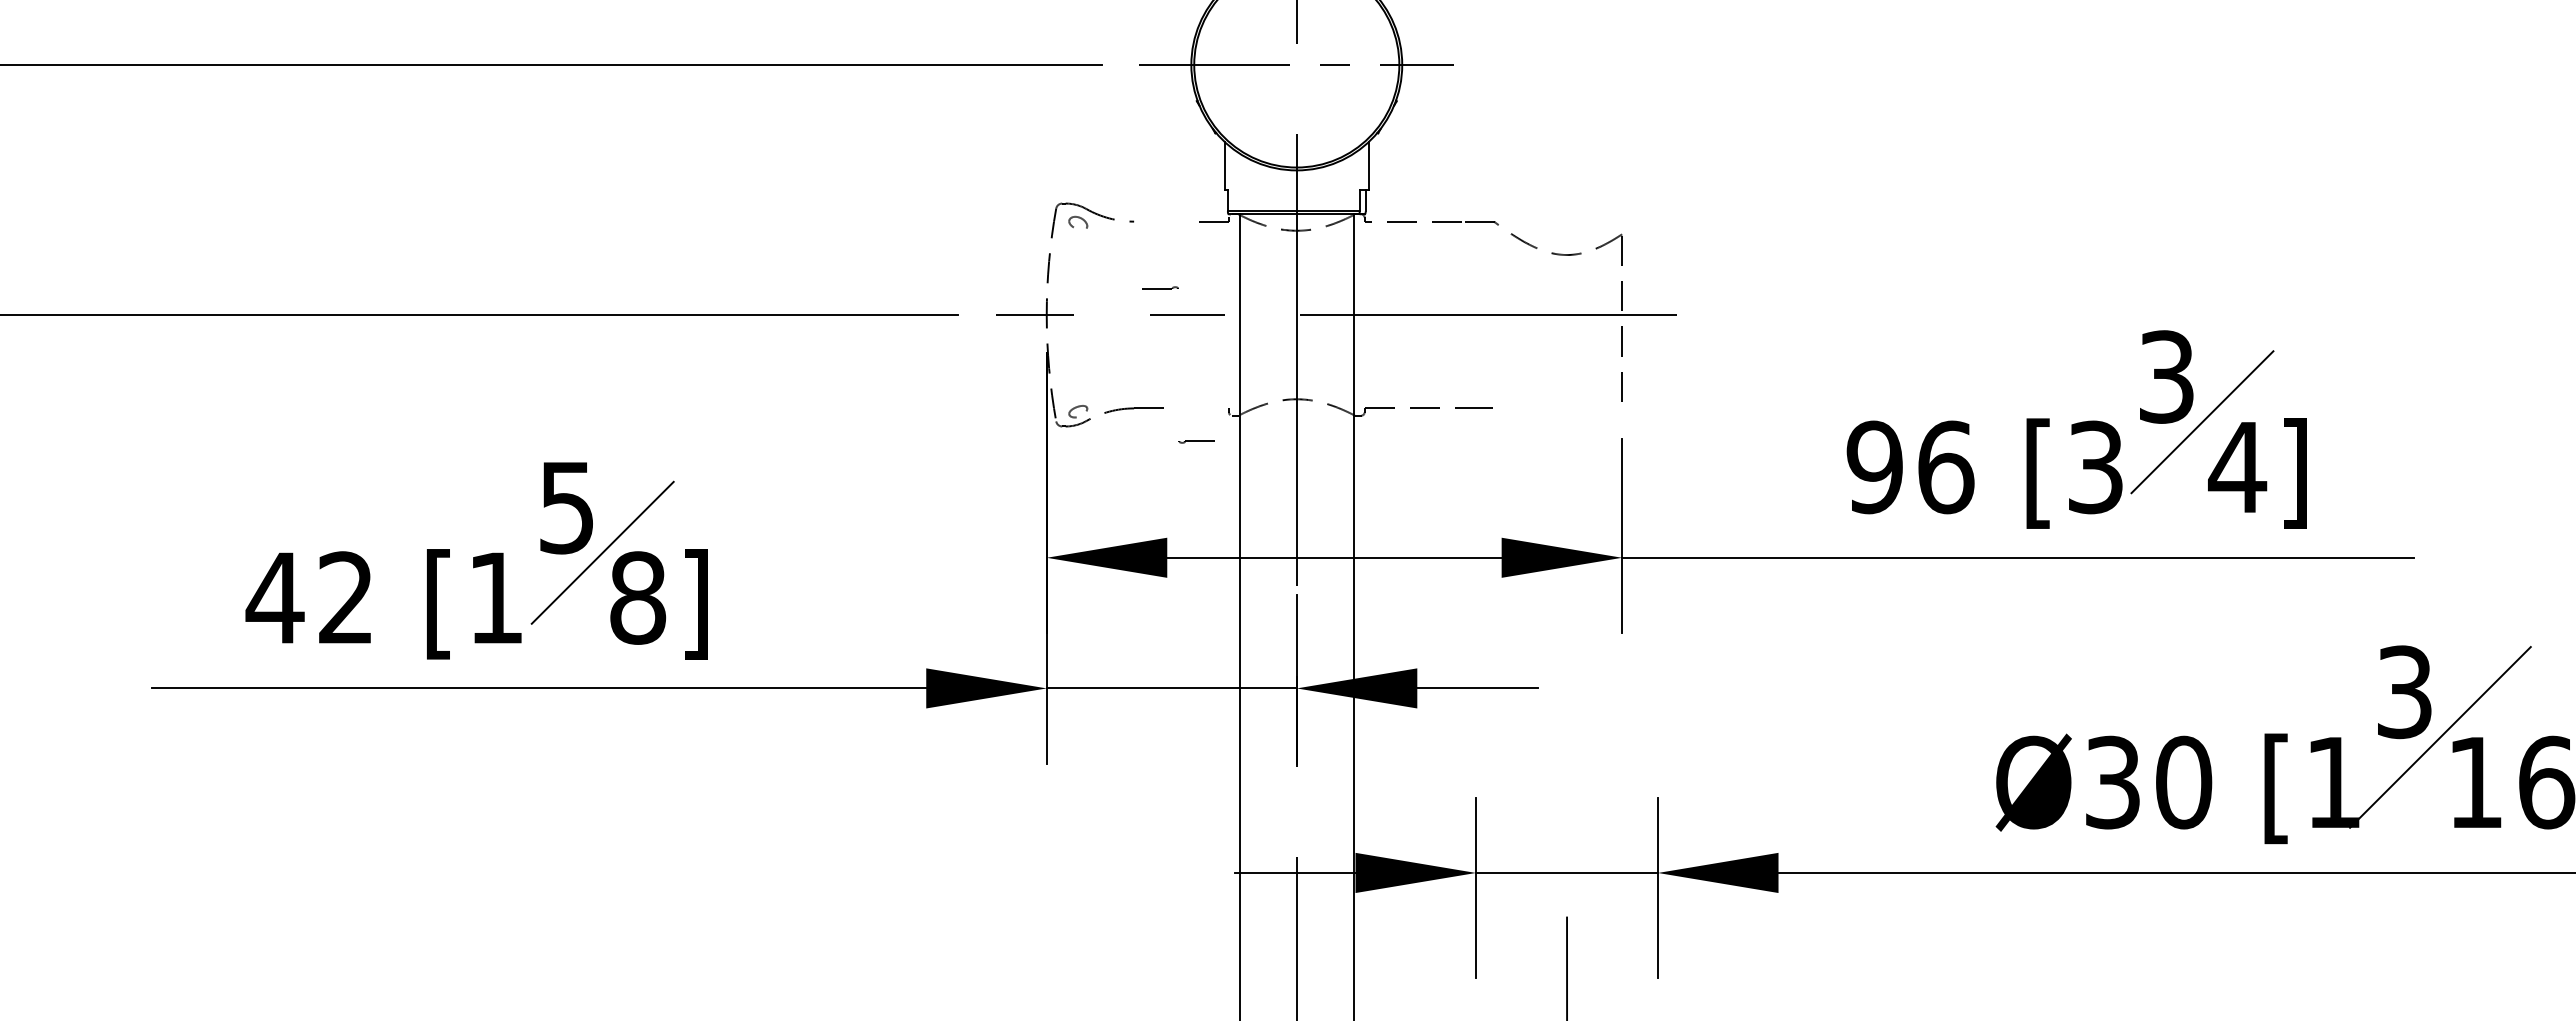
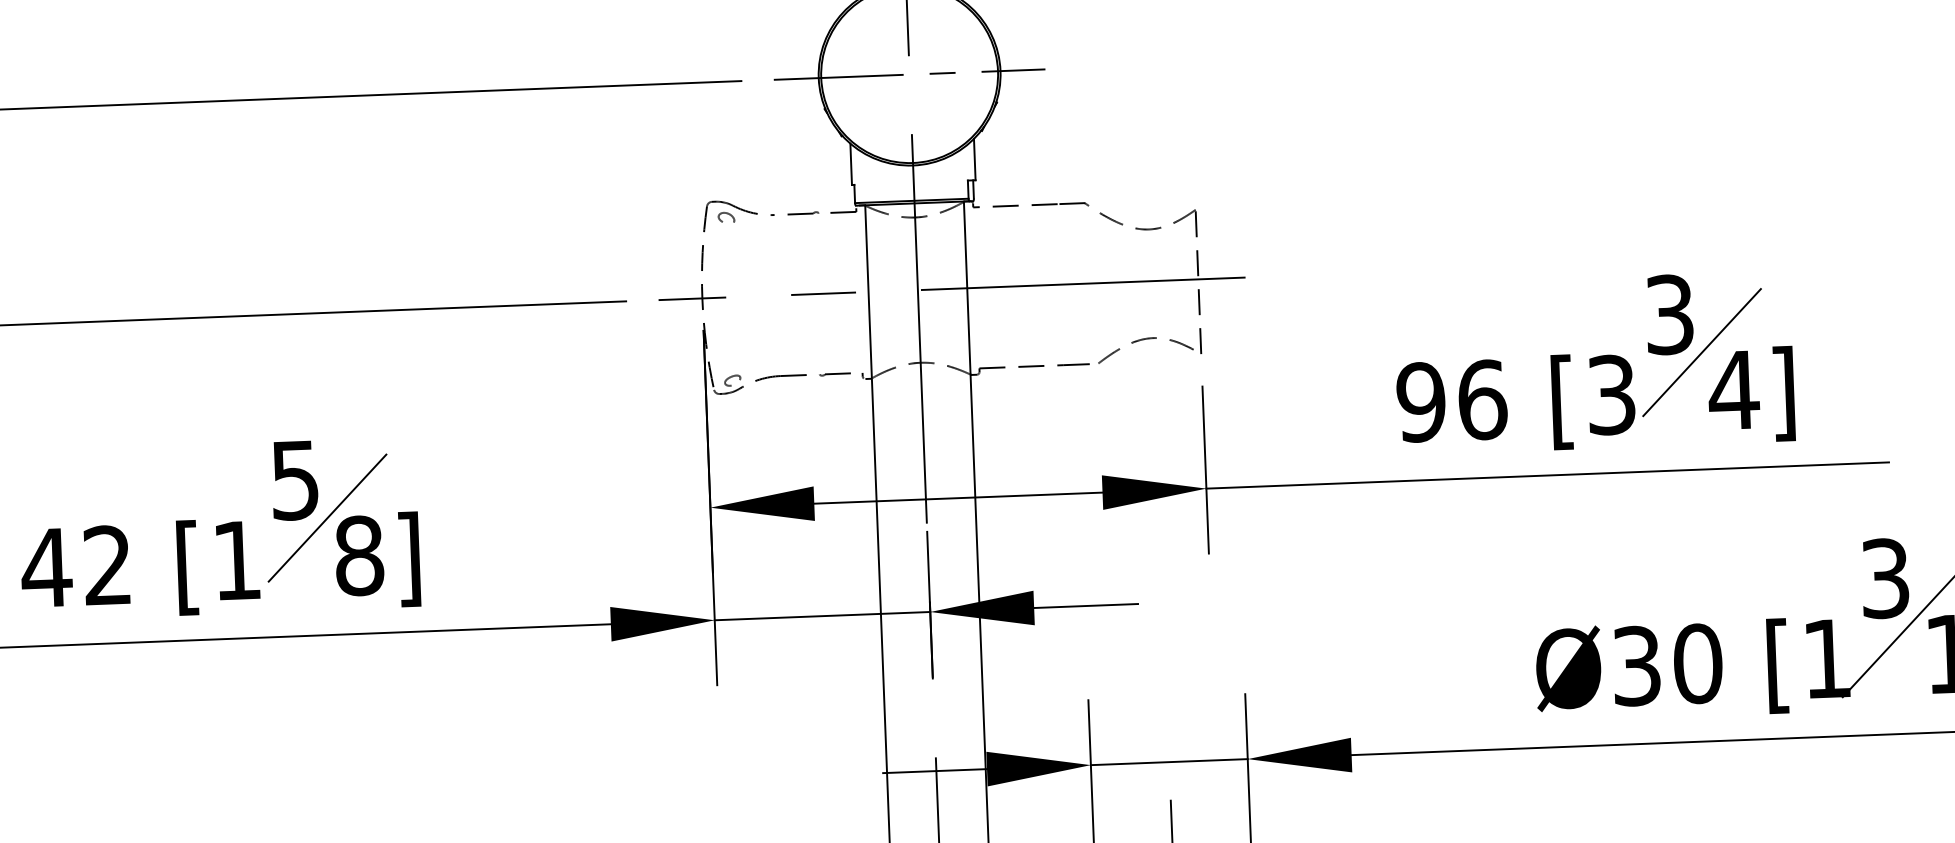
part: (1160, 287) -> (803, 212), moved
curve: (1554, 383) -> (1142, 340), added
part: (1196, 441) -> (834, 374), moved

